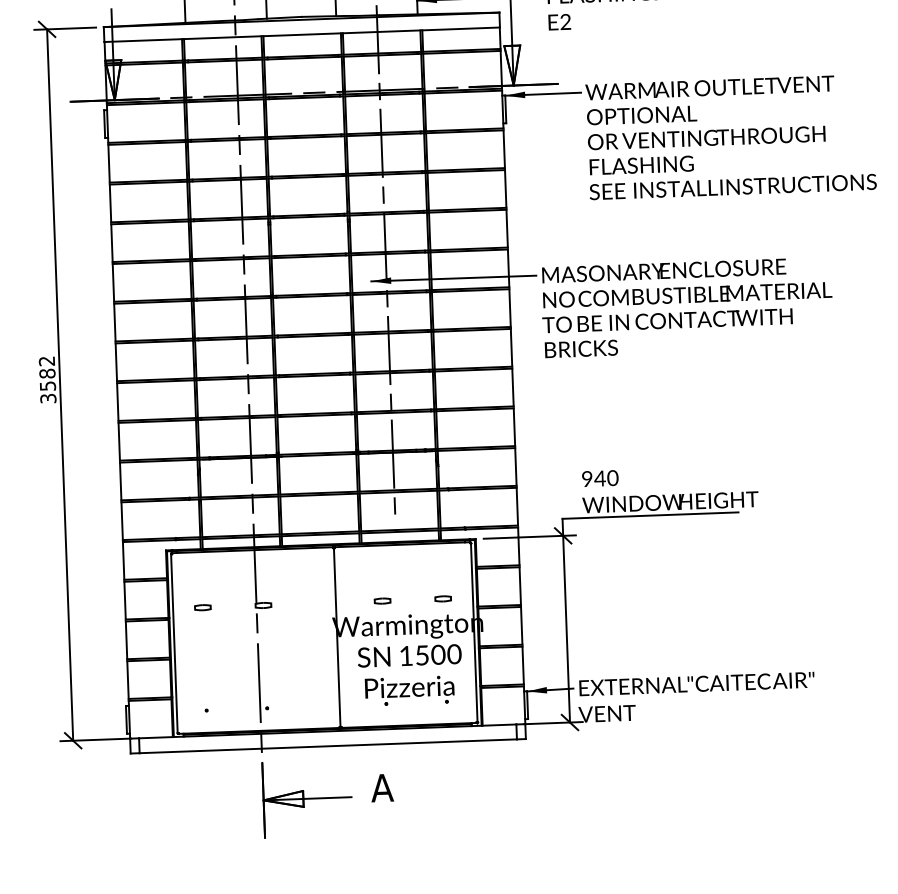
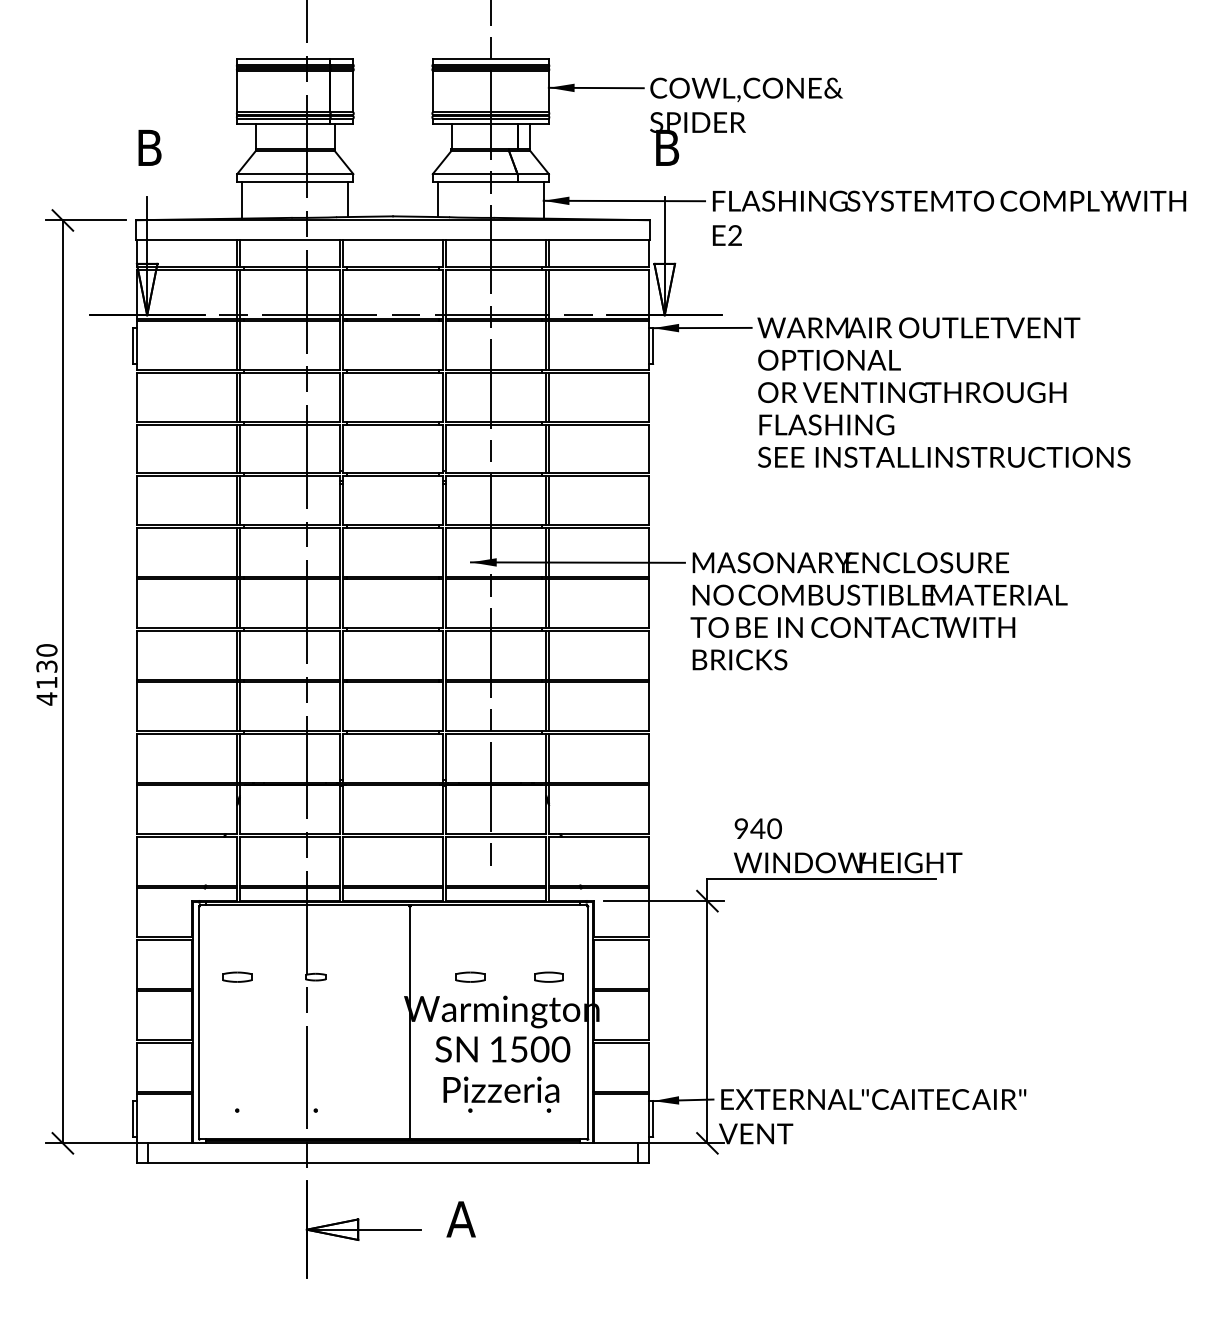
text: (47, 379) -> (46, 674), 3582 -> 4130
part: (442, 598) -> (548, 976), size x1.4
part: (382, 600) -> (470, 976), size x1.4
part: (202, 607) -> (236, 976), size x1.4

